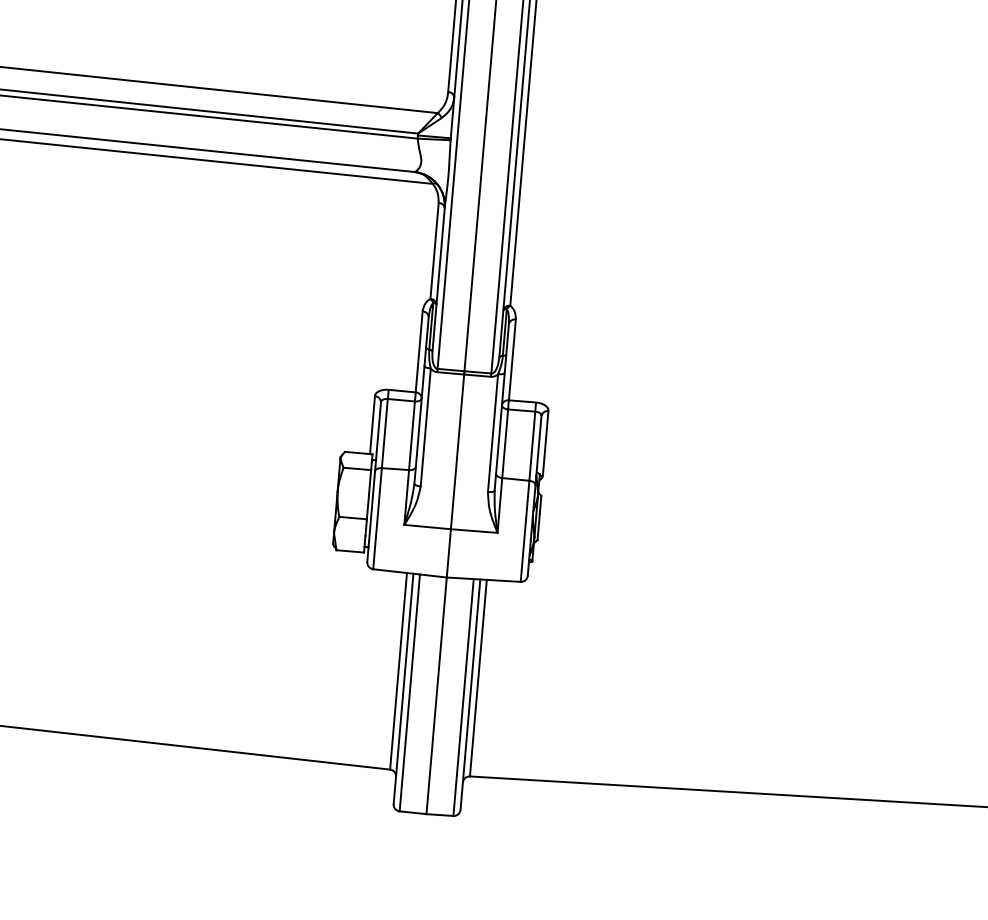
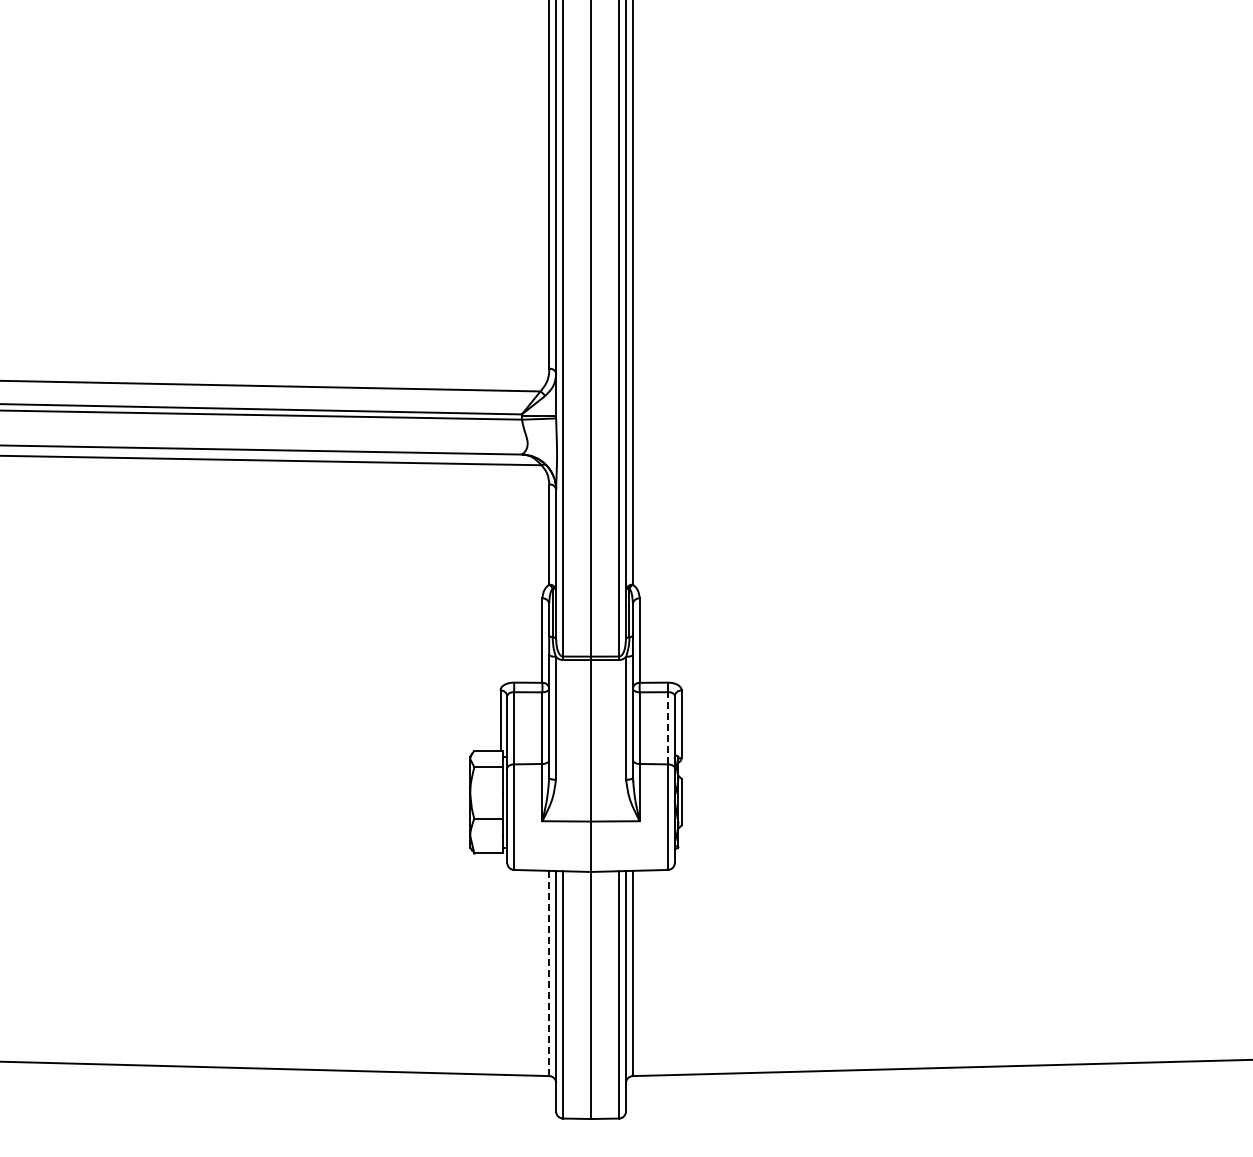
line: (532, 445) -> (668, 727), solid -> dashed
line: (398, 671) -> (549, 973), solid -> dashed

